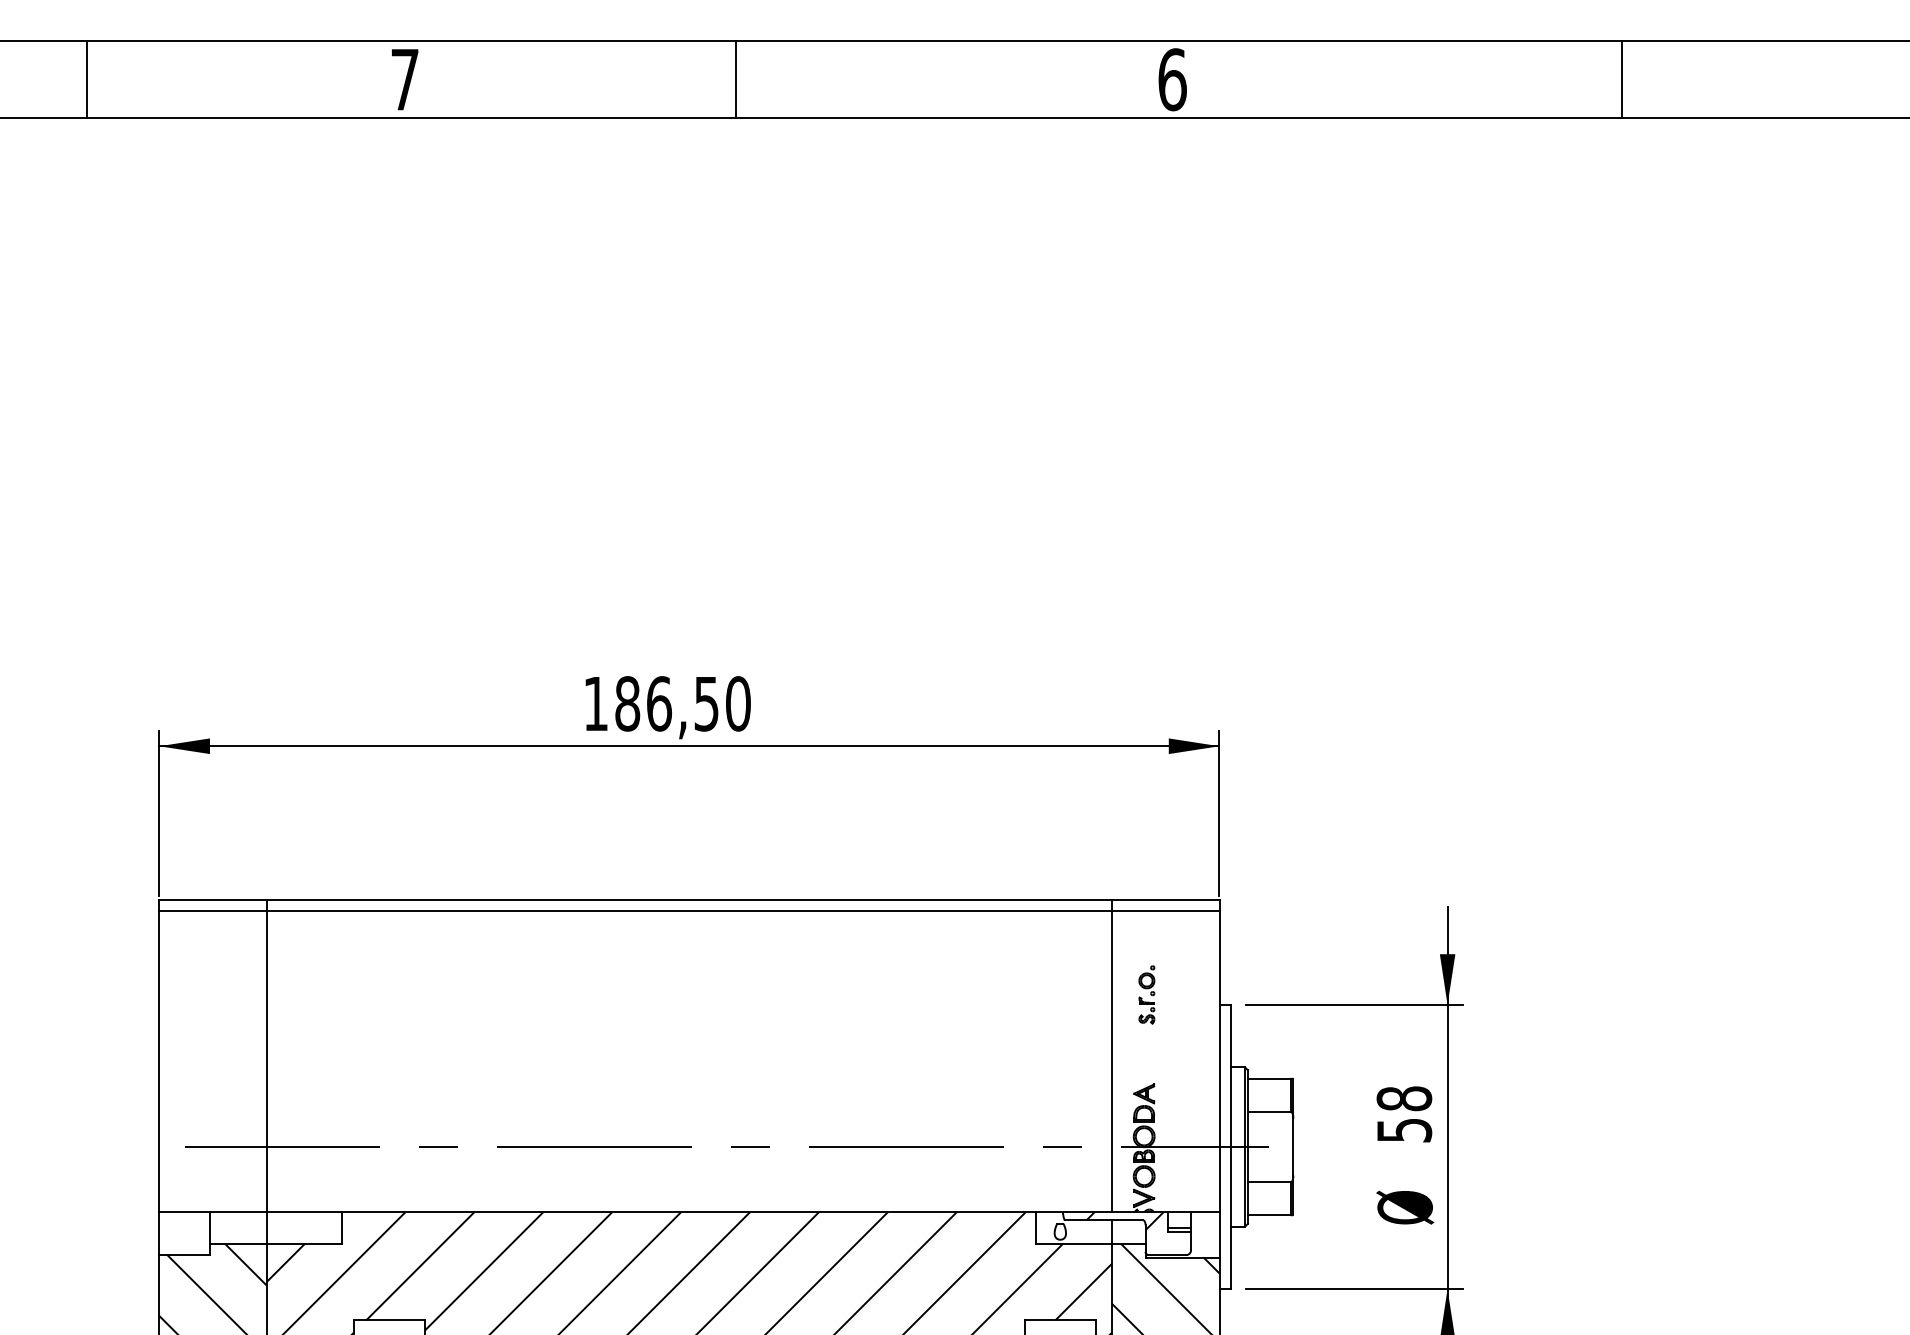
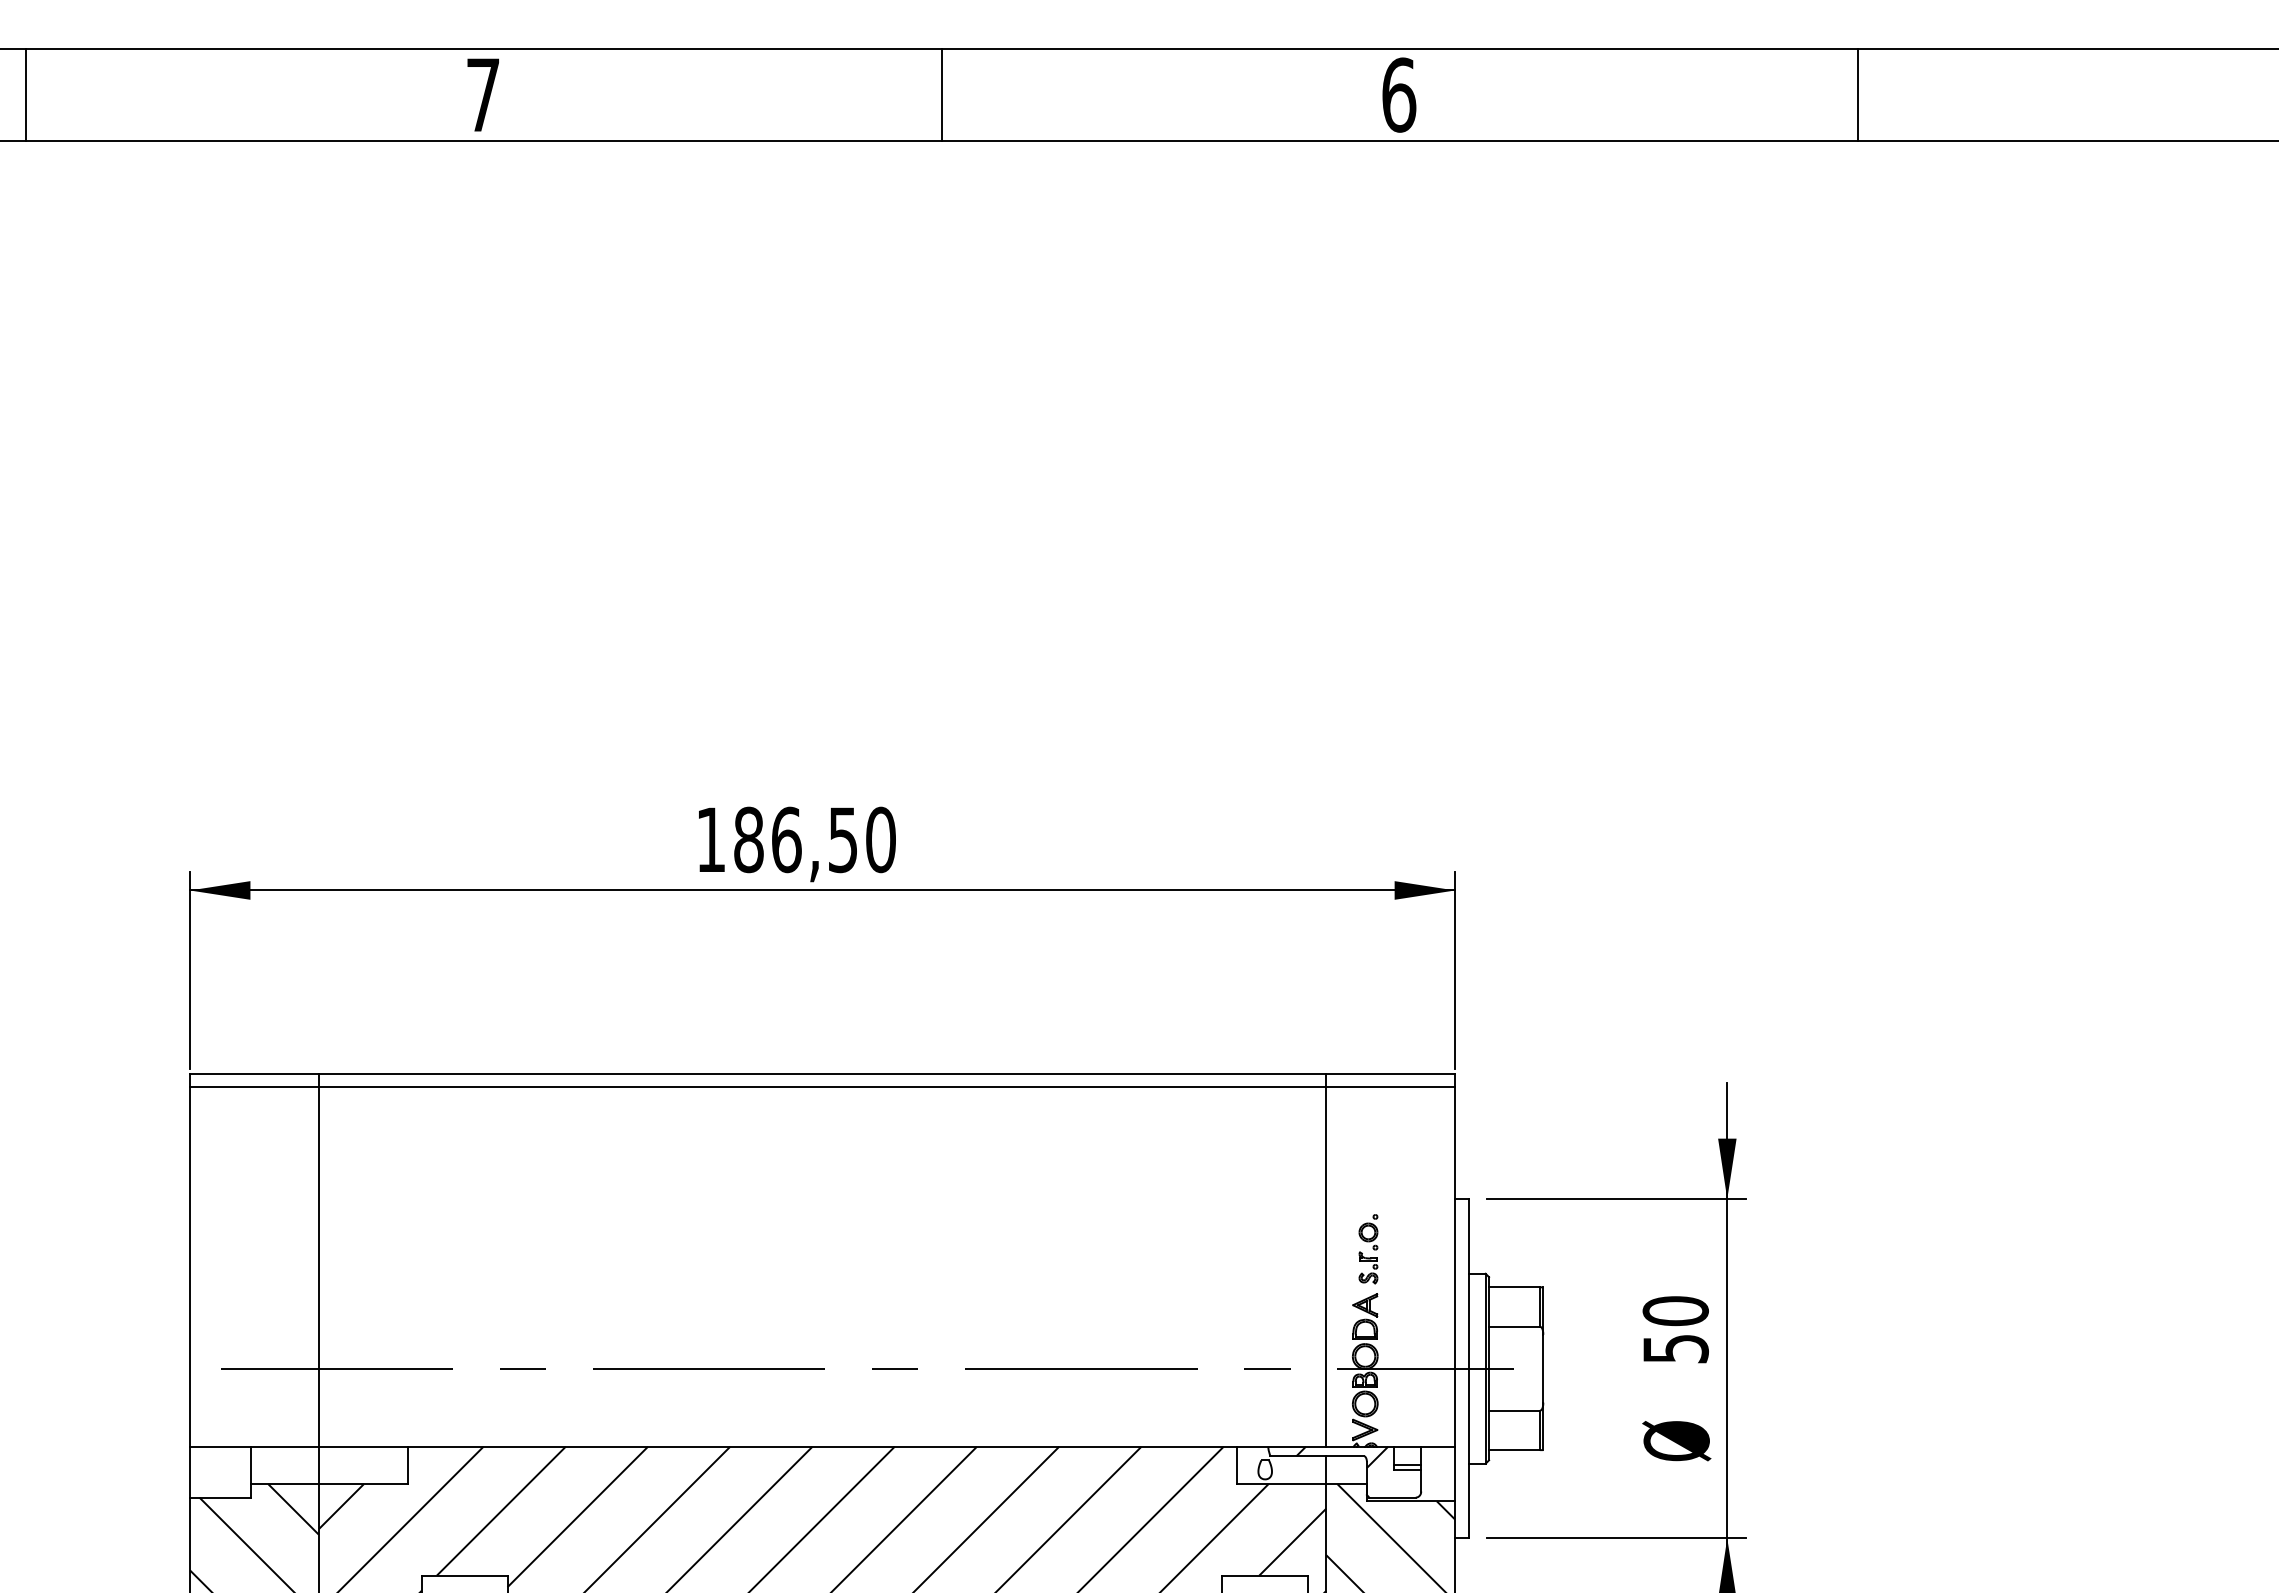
line: (86, 79) -> (26, 94), moved
line: (736, 79) -> (942, 94), moved
line: (1622, 79) -> (1857, 94), moved
part: (1146, 995) -> (1368, 1249), moved
text: (1404, 1099) -> (1675, 1311), 58 -> 50

